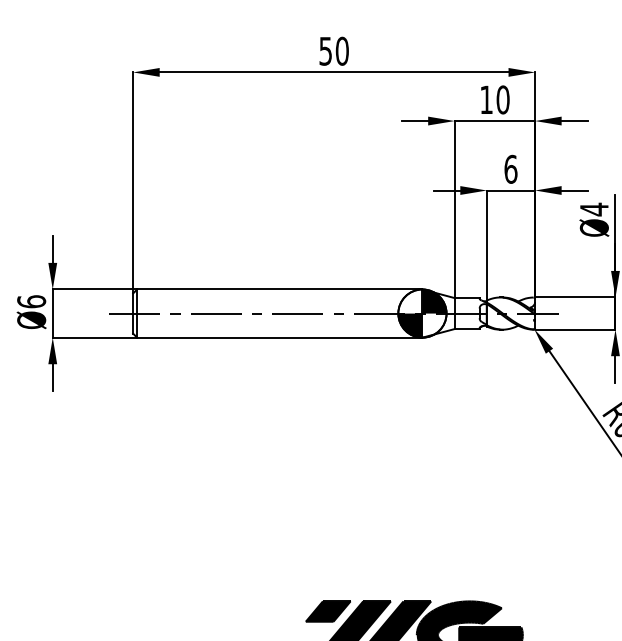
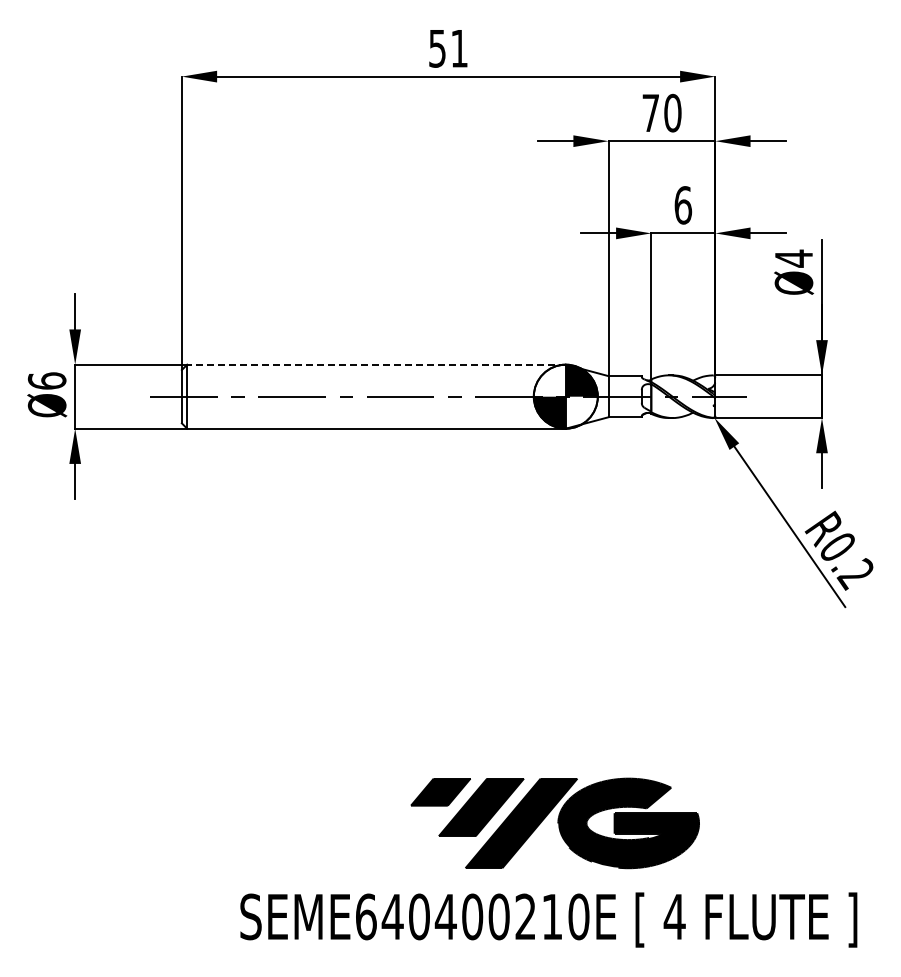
text: (342, 51) -> (459, 48), 50 -> 51
text: (486, 99) -> (650, 112), 10 -> 70
line: (279, 289) -> (376, 364), solid -> dashed

